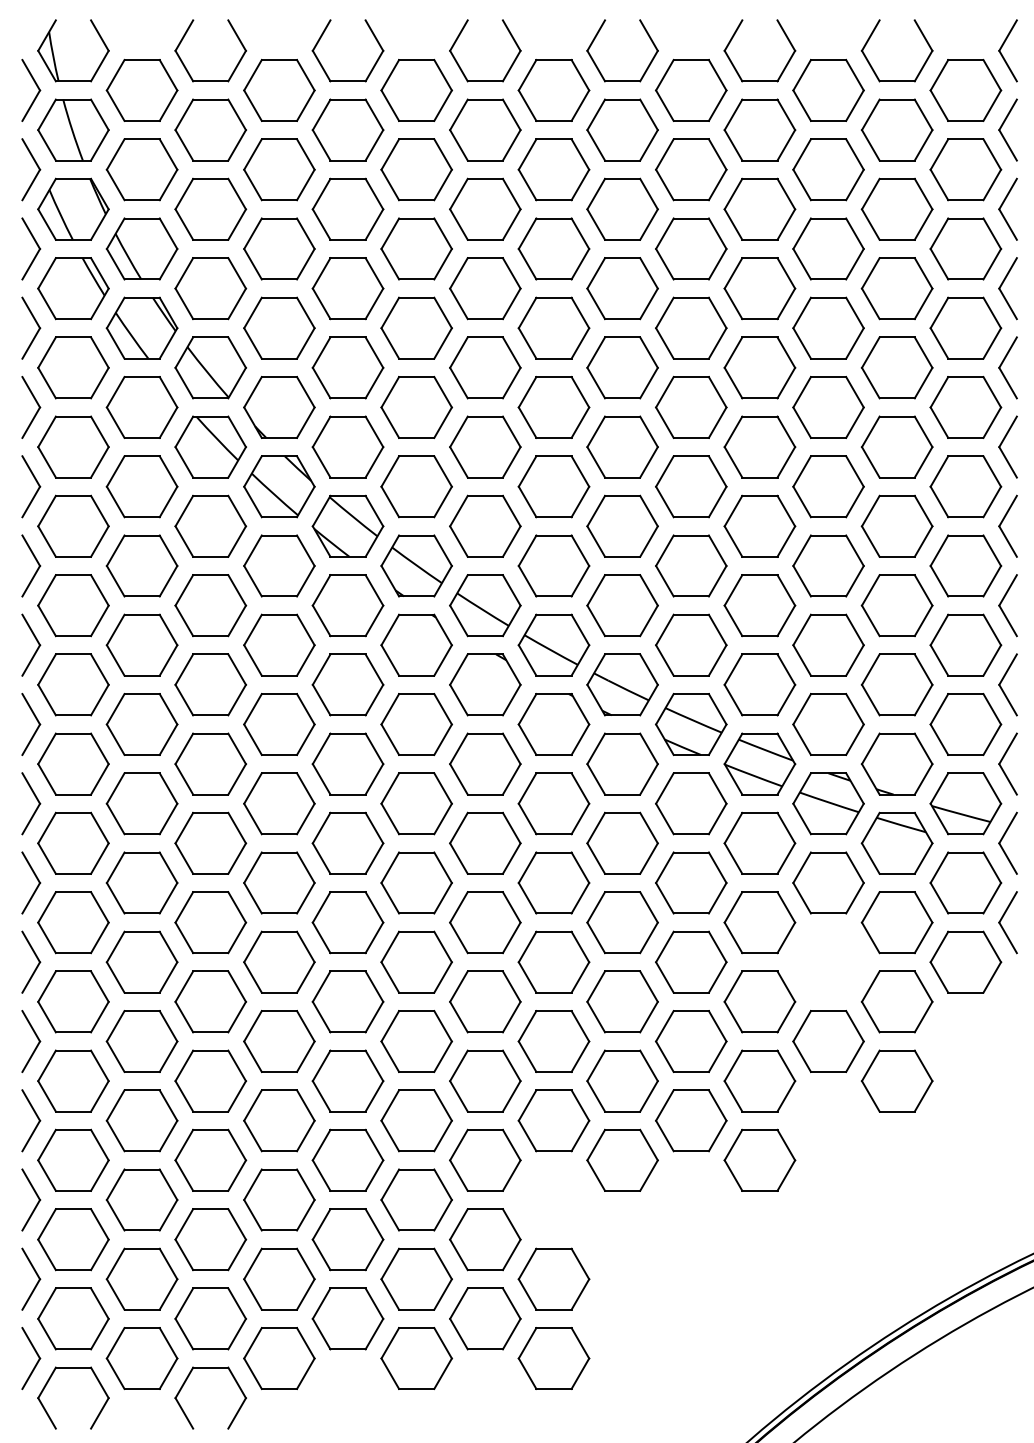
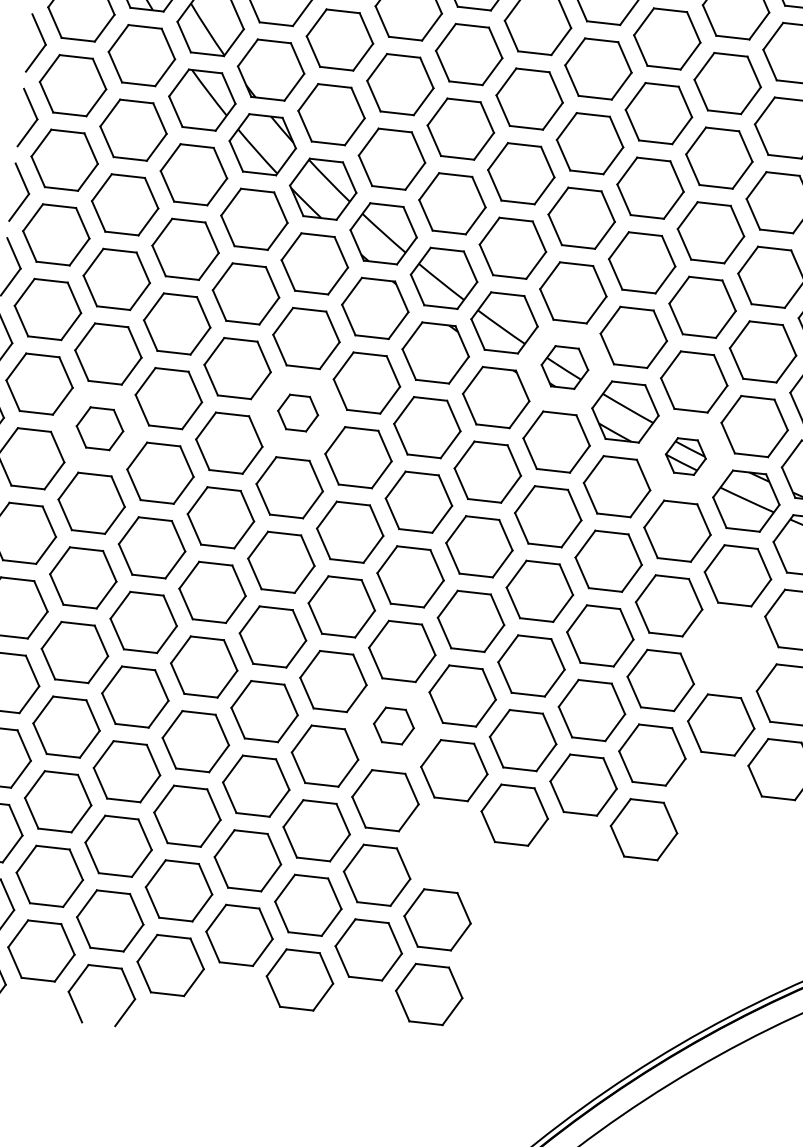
part: (622, 684) -> (564, 367), size x0.7
part: (347, 763) -> (297, 412), size x0.6
part: (759, 763) -> (685, 455), size x0.6
part: (141, 803) -> (99, 428), size x0.7
part: (485, 1080) -> (394, 725), size x0.6

